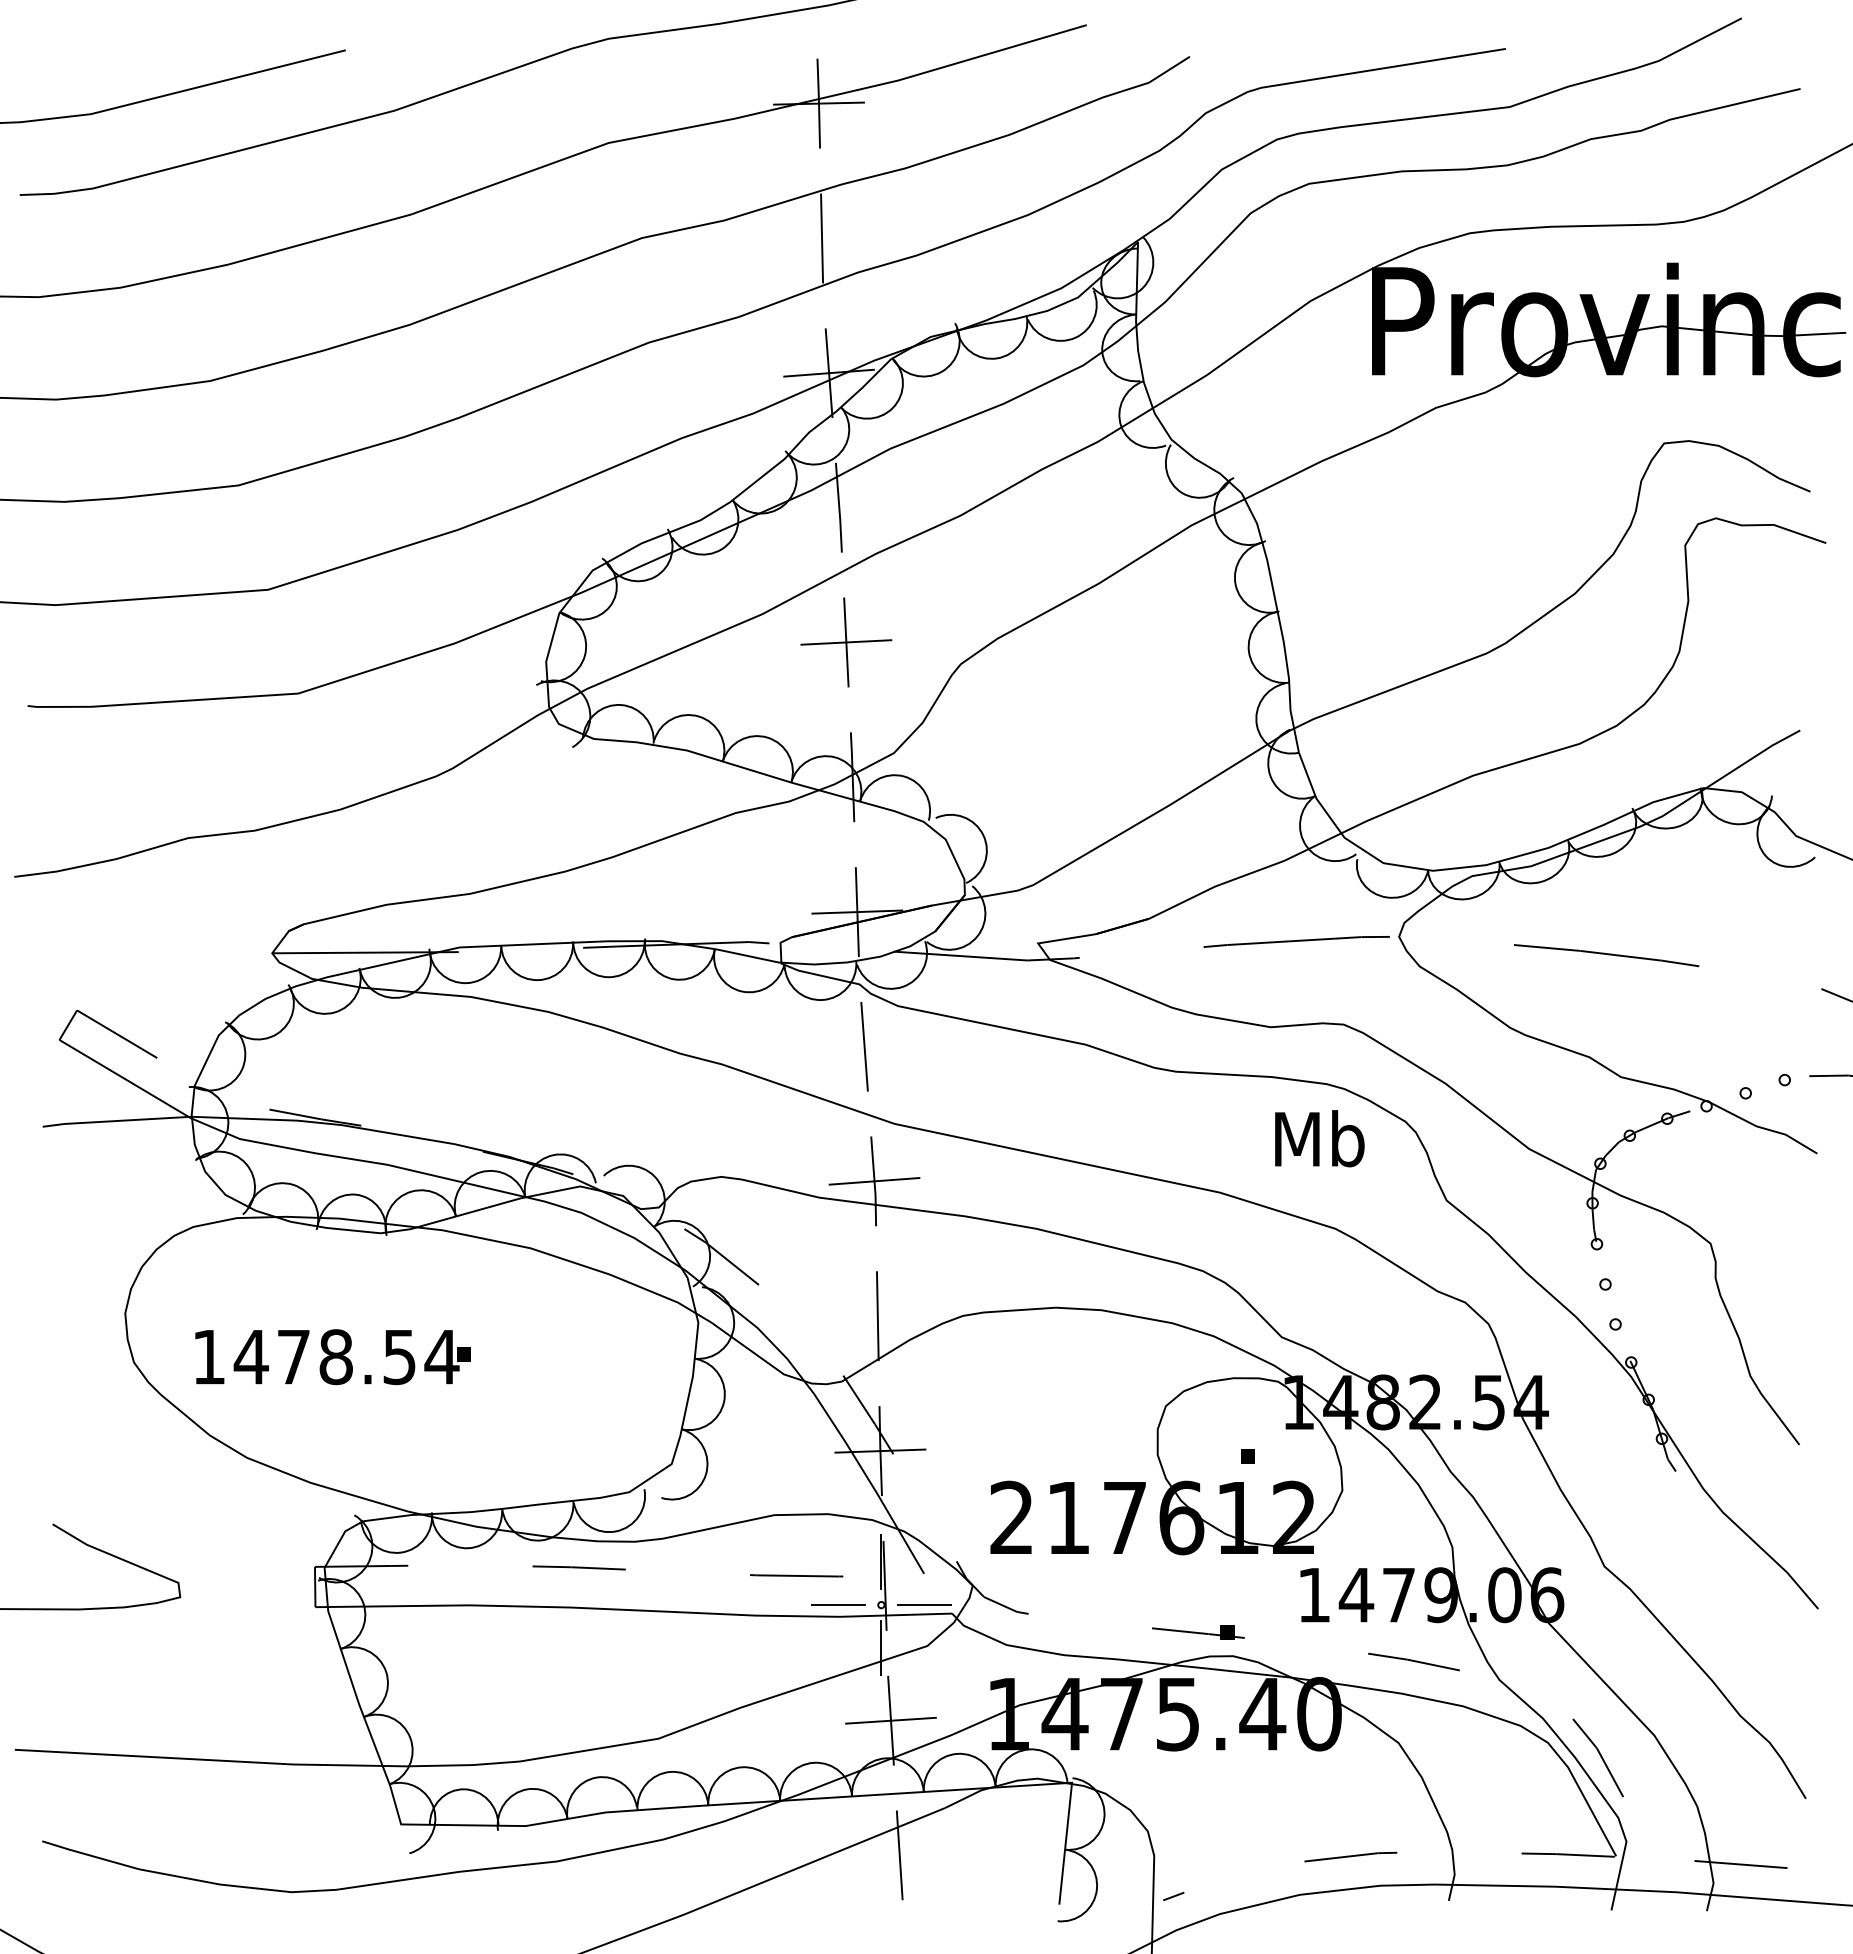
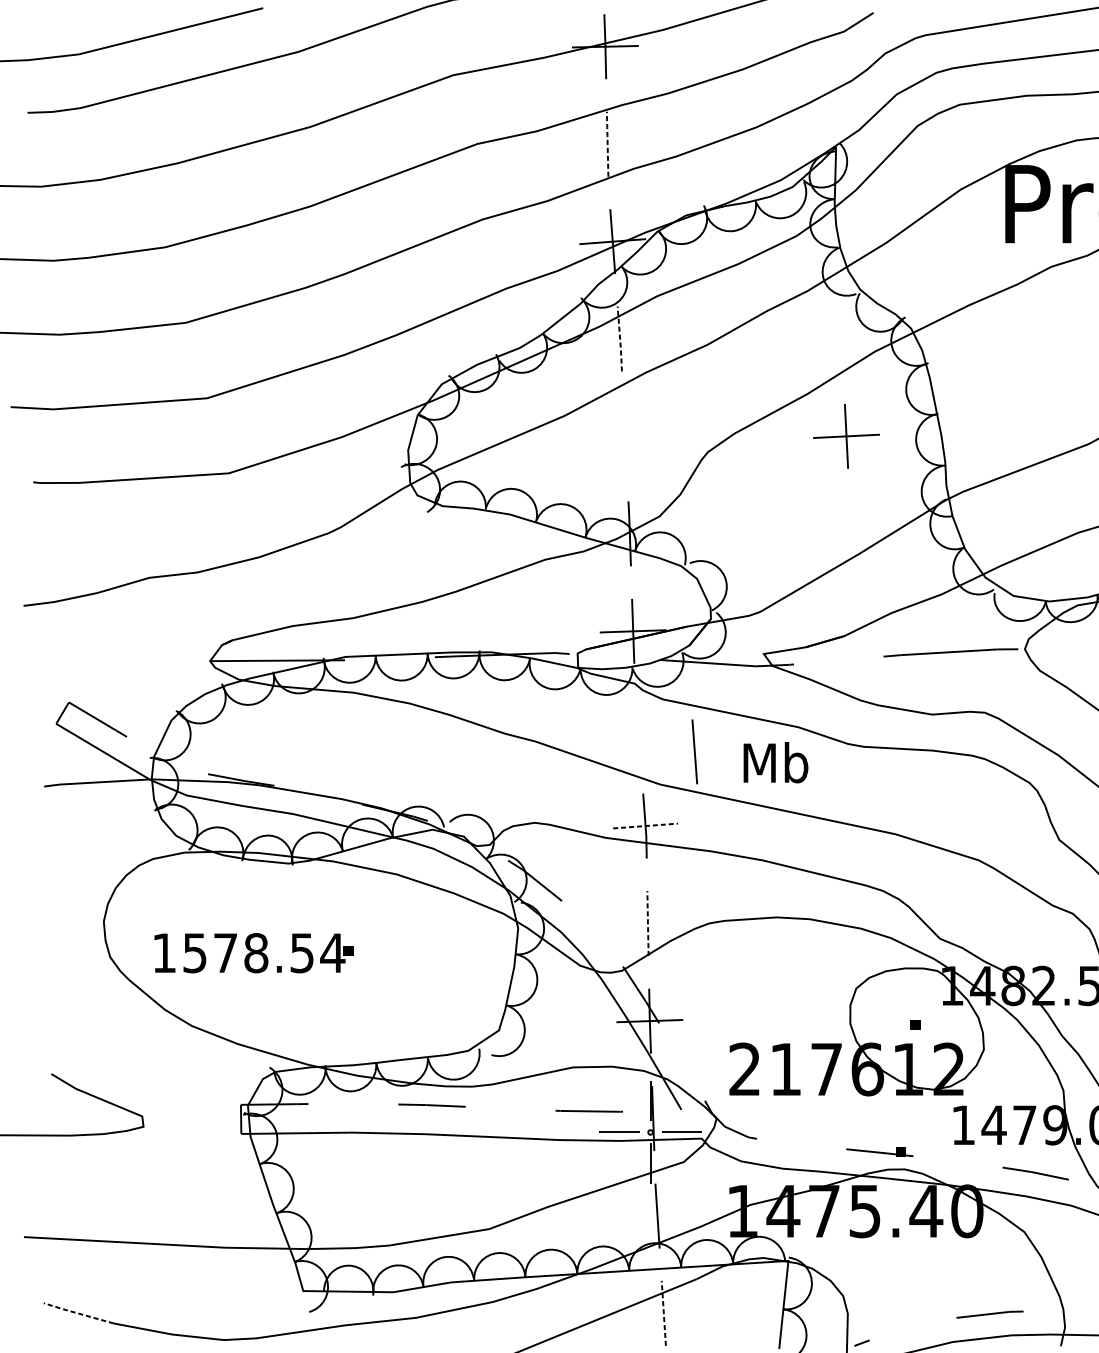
line: (822, 238) -> (607, 144), solid -> dashed
line: (839, 508) -> (620, 339), solid -> dashed
part: (846, 642) -> (846, 436), moved
line: (864, 1046) -> (694, 751), moved
text: (1319, 1138) -> (775, 762), moved
line: (874, 1181) -> (645, 826), solid -> dashed
line: (877, 1316) -> (647, 923), solid -> dashed
text: (250, 1357) -> (194, 953), 1478.54 -> 1578.54
line: (890, 1720) -> (657, 1215), removed
line: (89, 1855) -> (77, 1313), solid -> dashed
line: (899, 1855) -> (663, 1313), solid -> dashed

